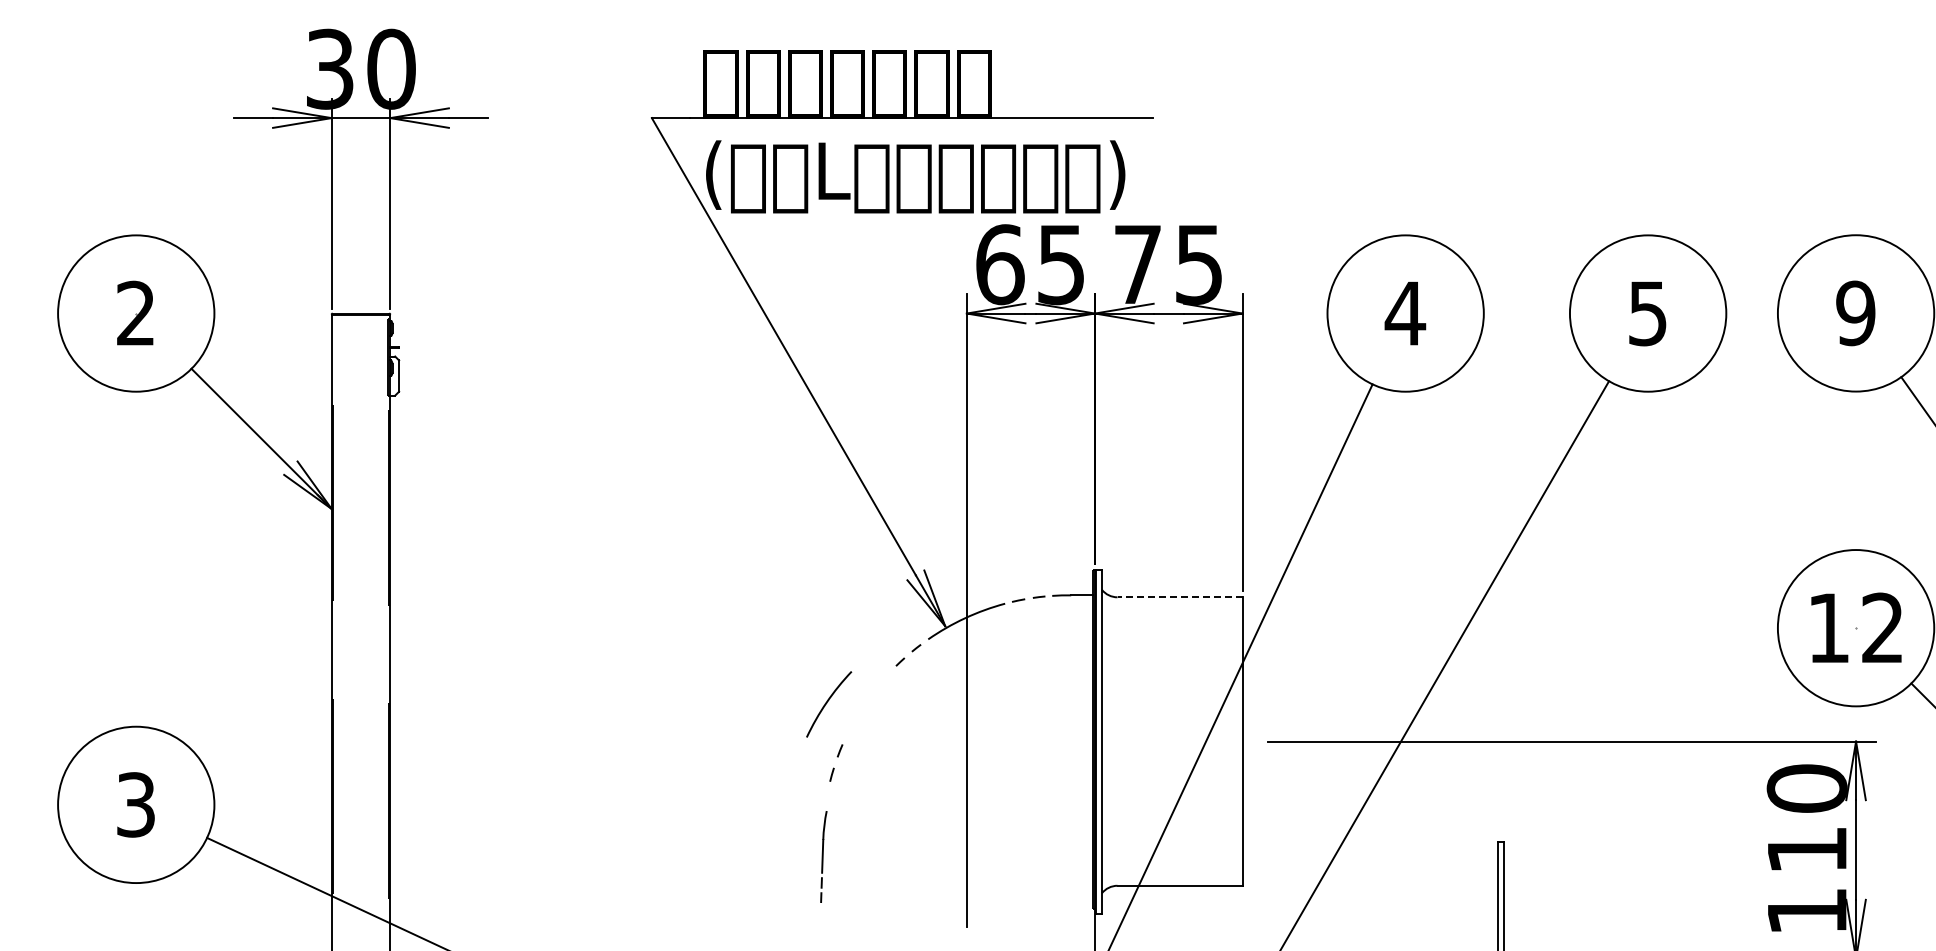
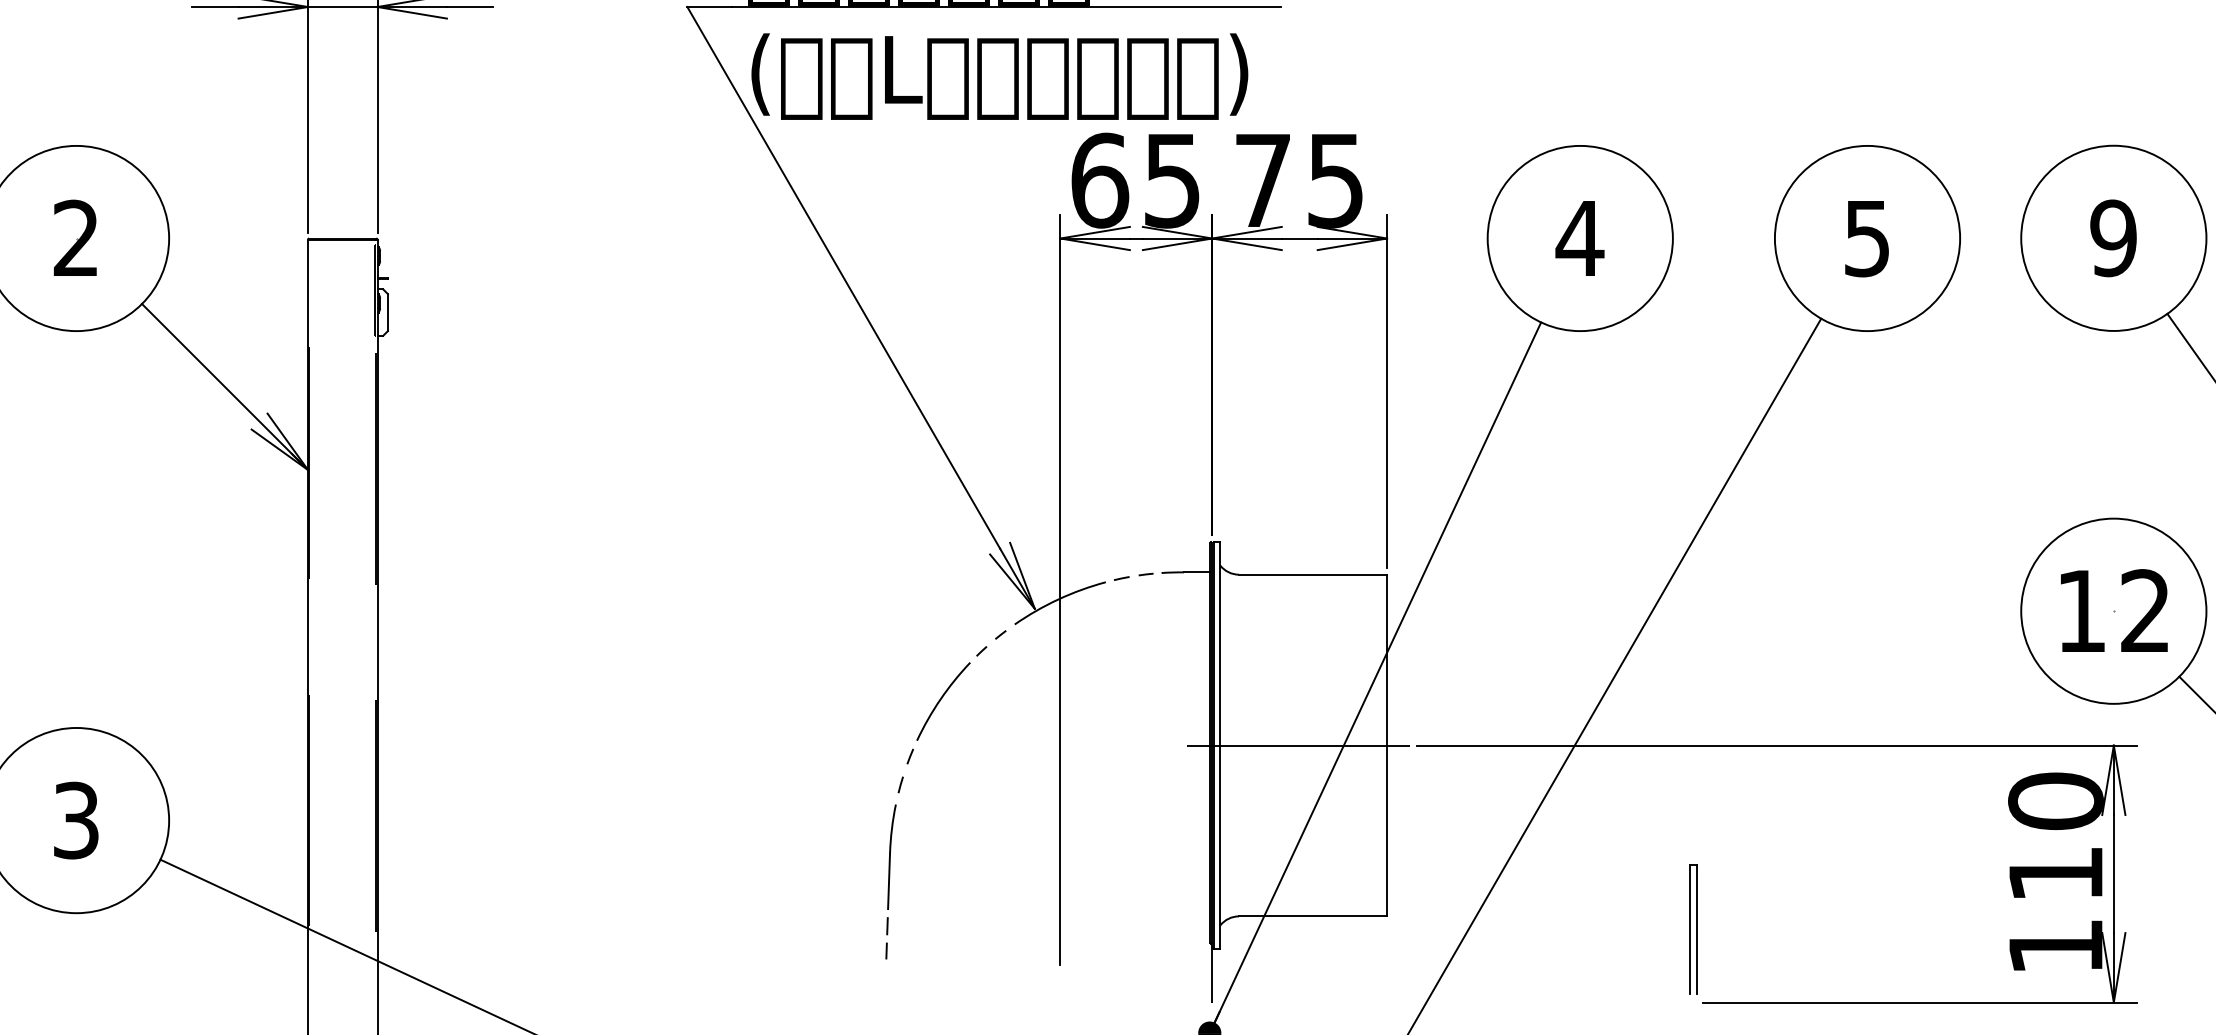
line: (1180, 597) -> (1313, 574), dashed -> solid
arc: (827, 703) -> (941, 700), moved
line: (1167, 741) -> (1298, 745), added
part: (823, 856) -> (890, 881), size x1.43

